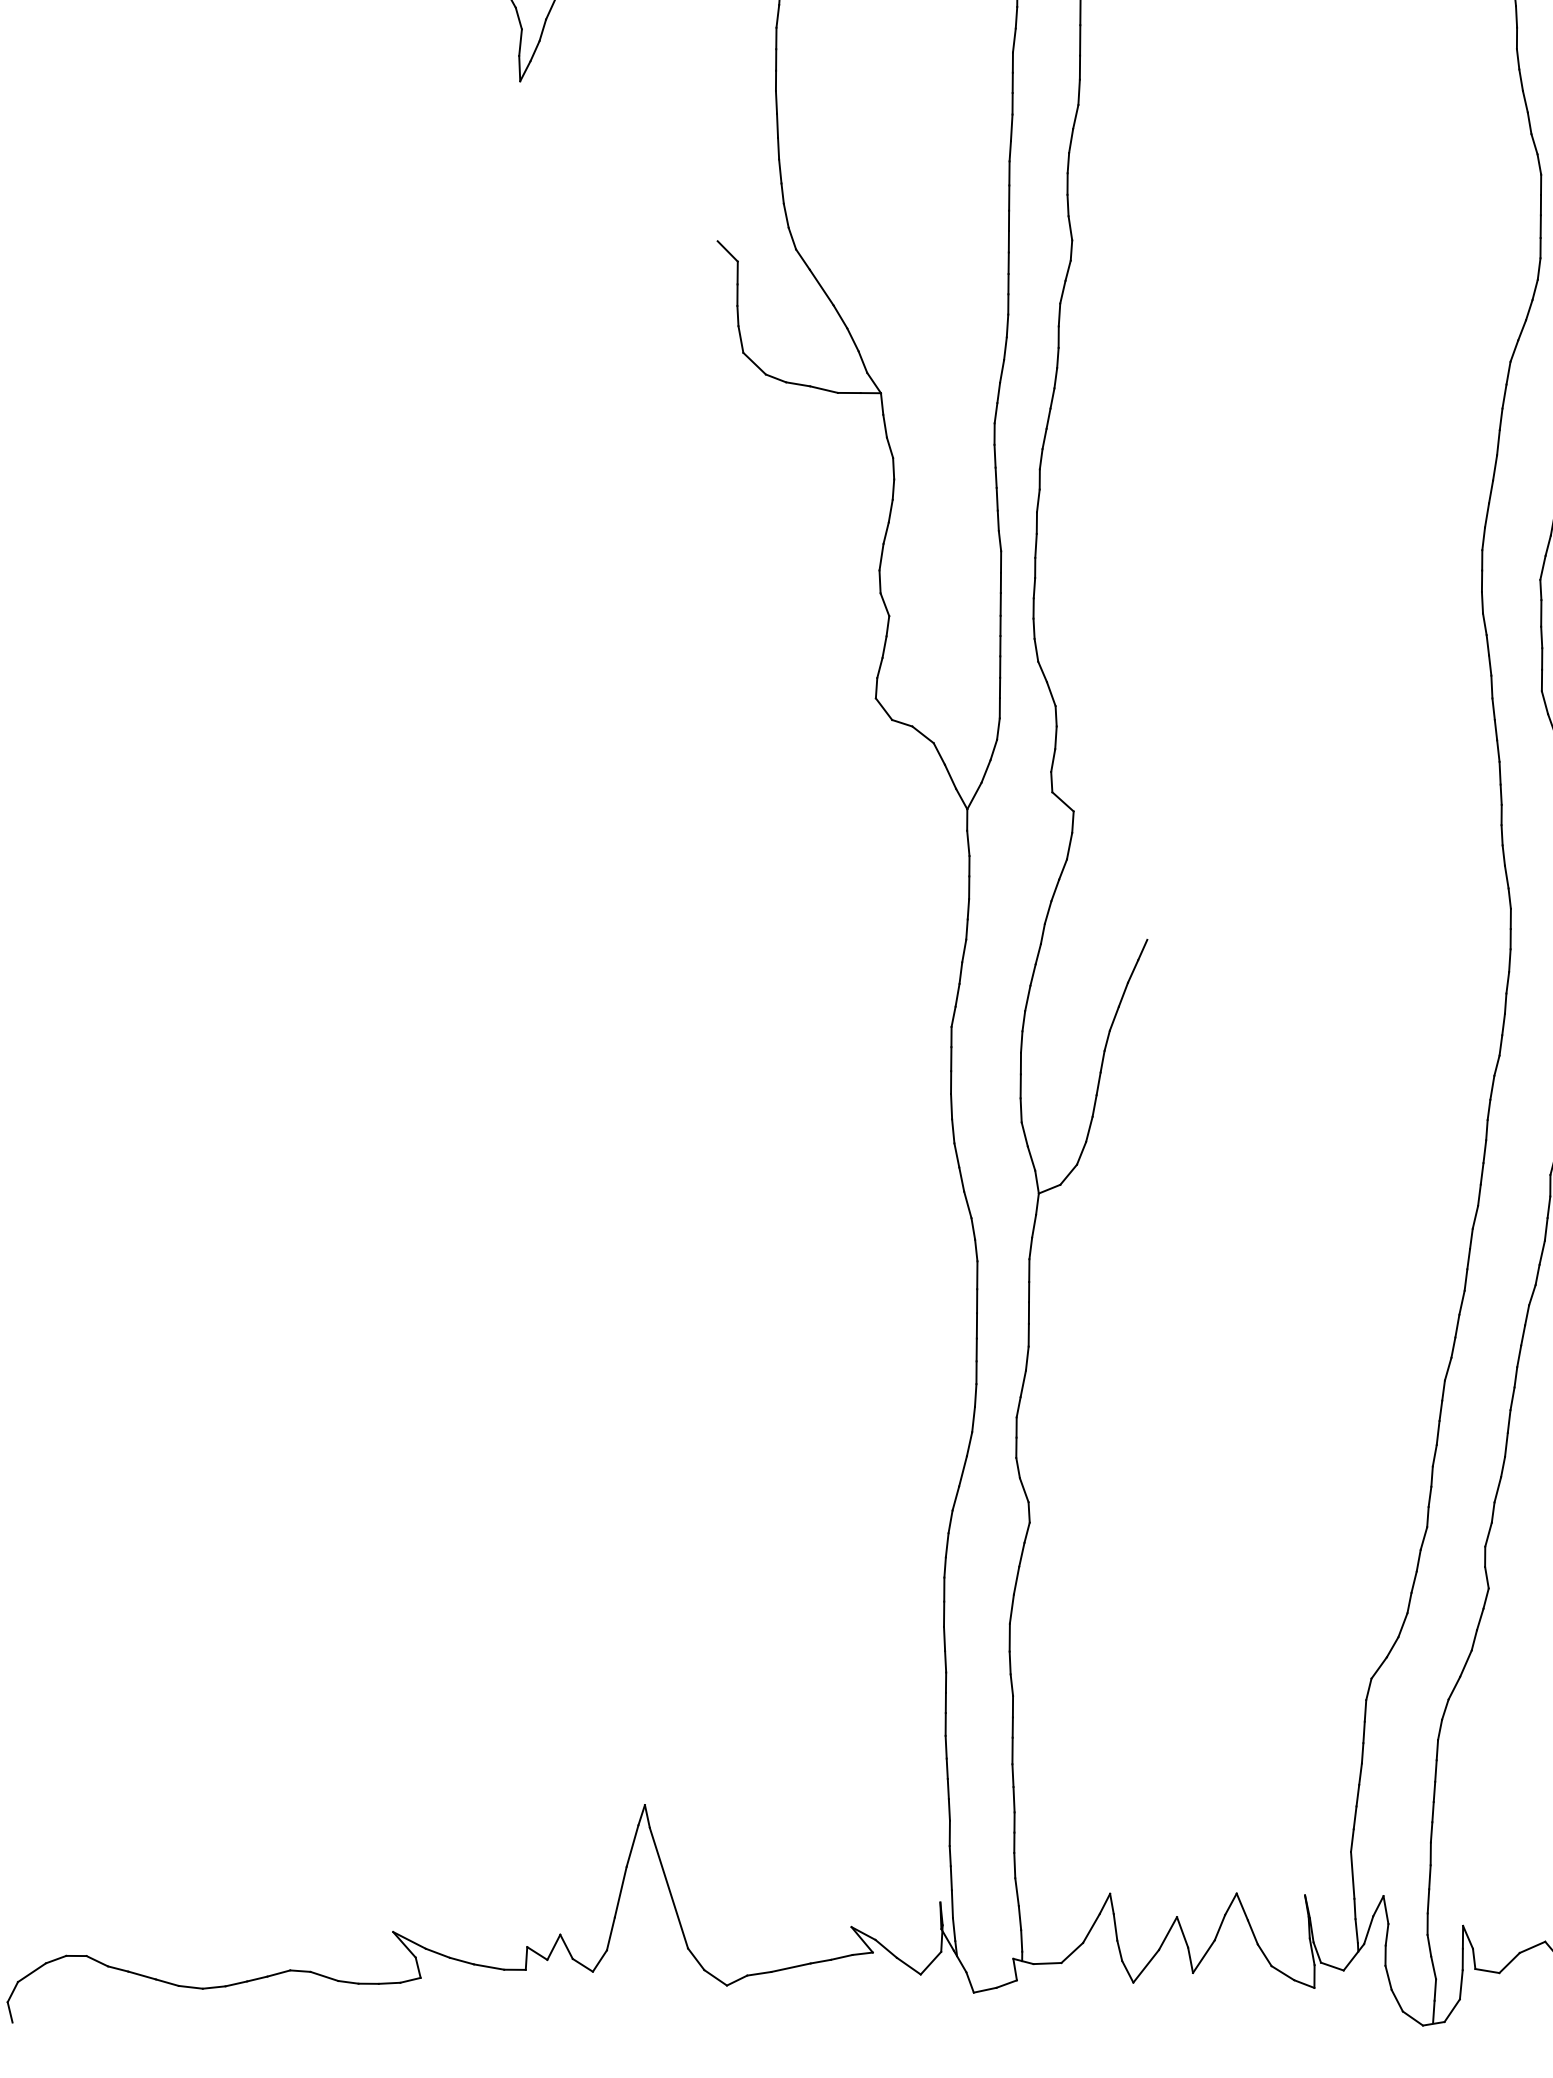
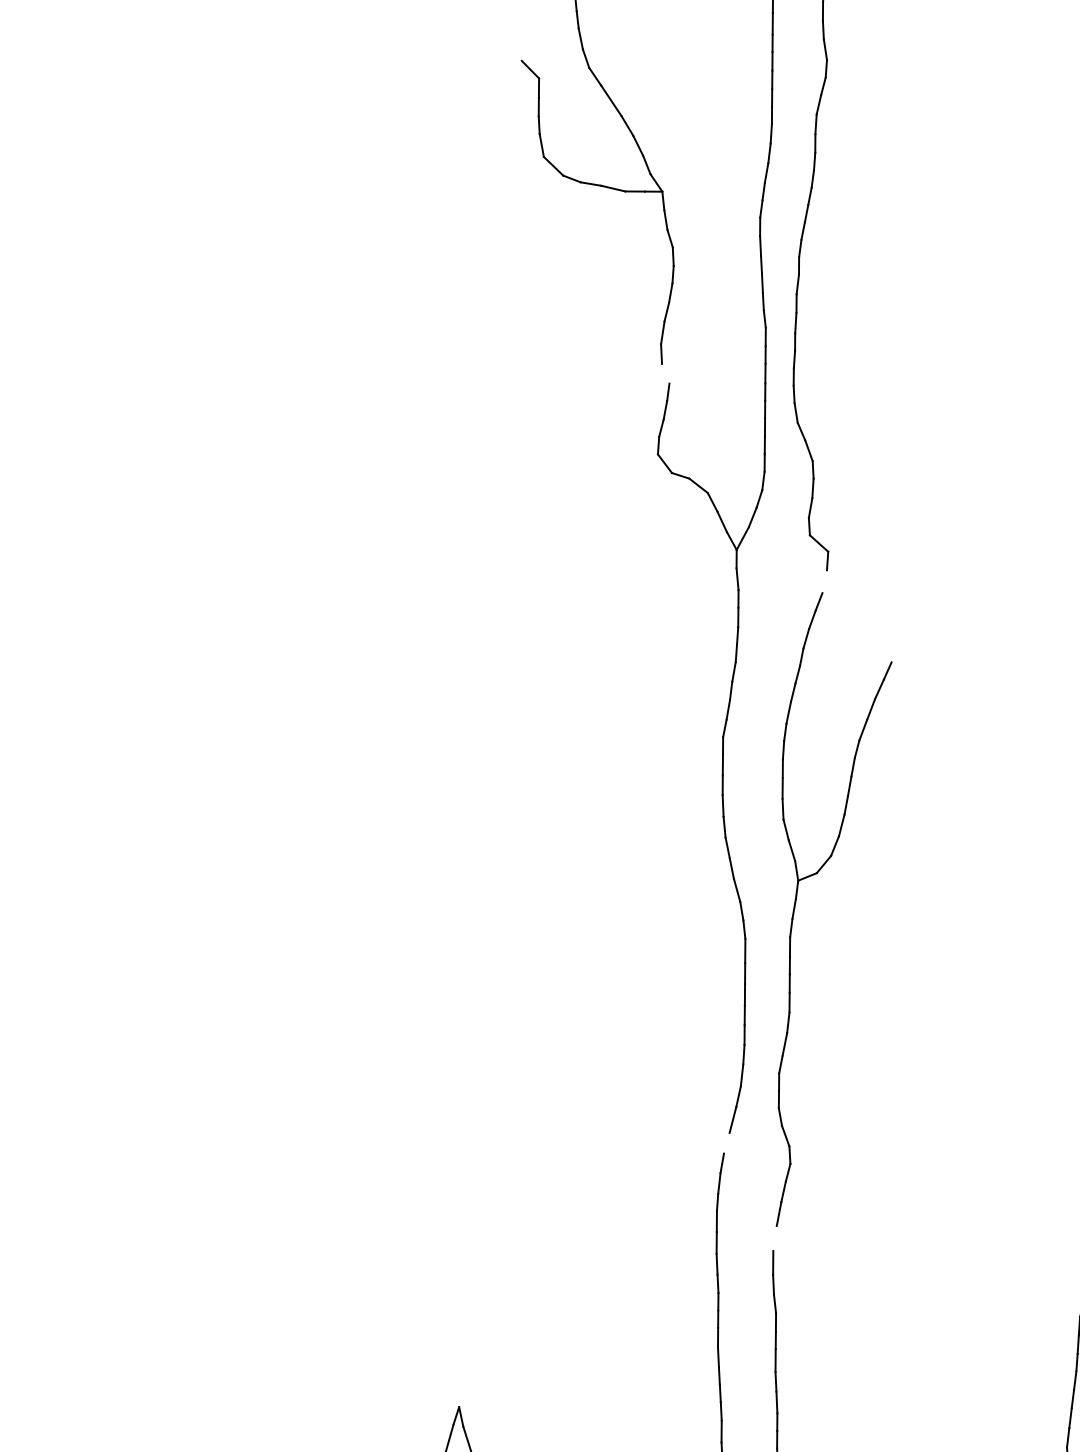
line: (884, 604) -> (665, 373), removed
line: (1069, 845) -> (824, 581), removed
line: (955, 1498) -> (726, 1143), removed
line: (1011, 1608) -> (774, 1237), removed

